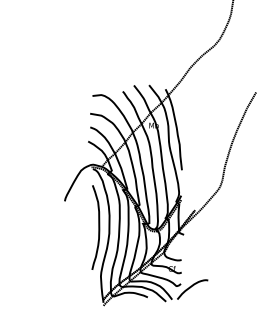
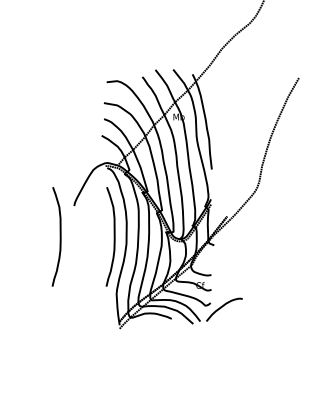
curve: (52, 227) -> (59, 236), added

